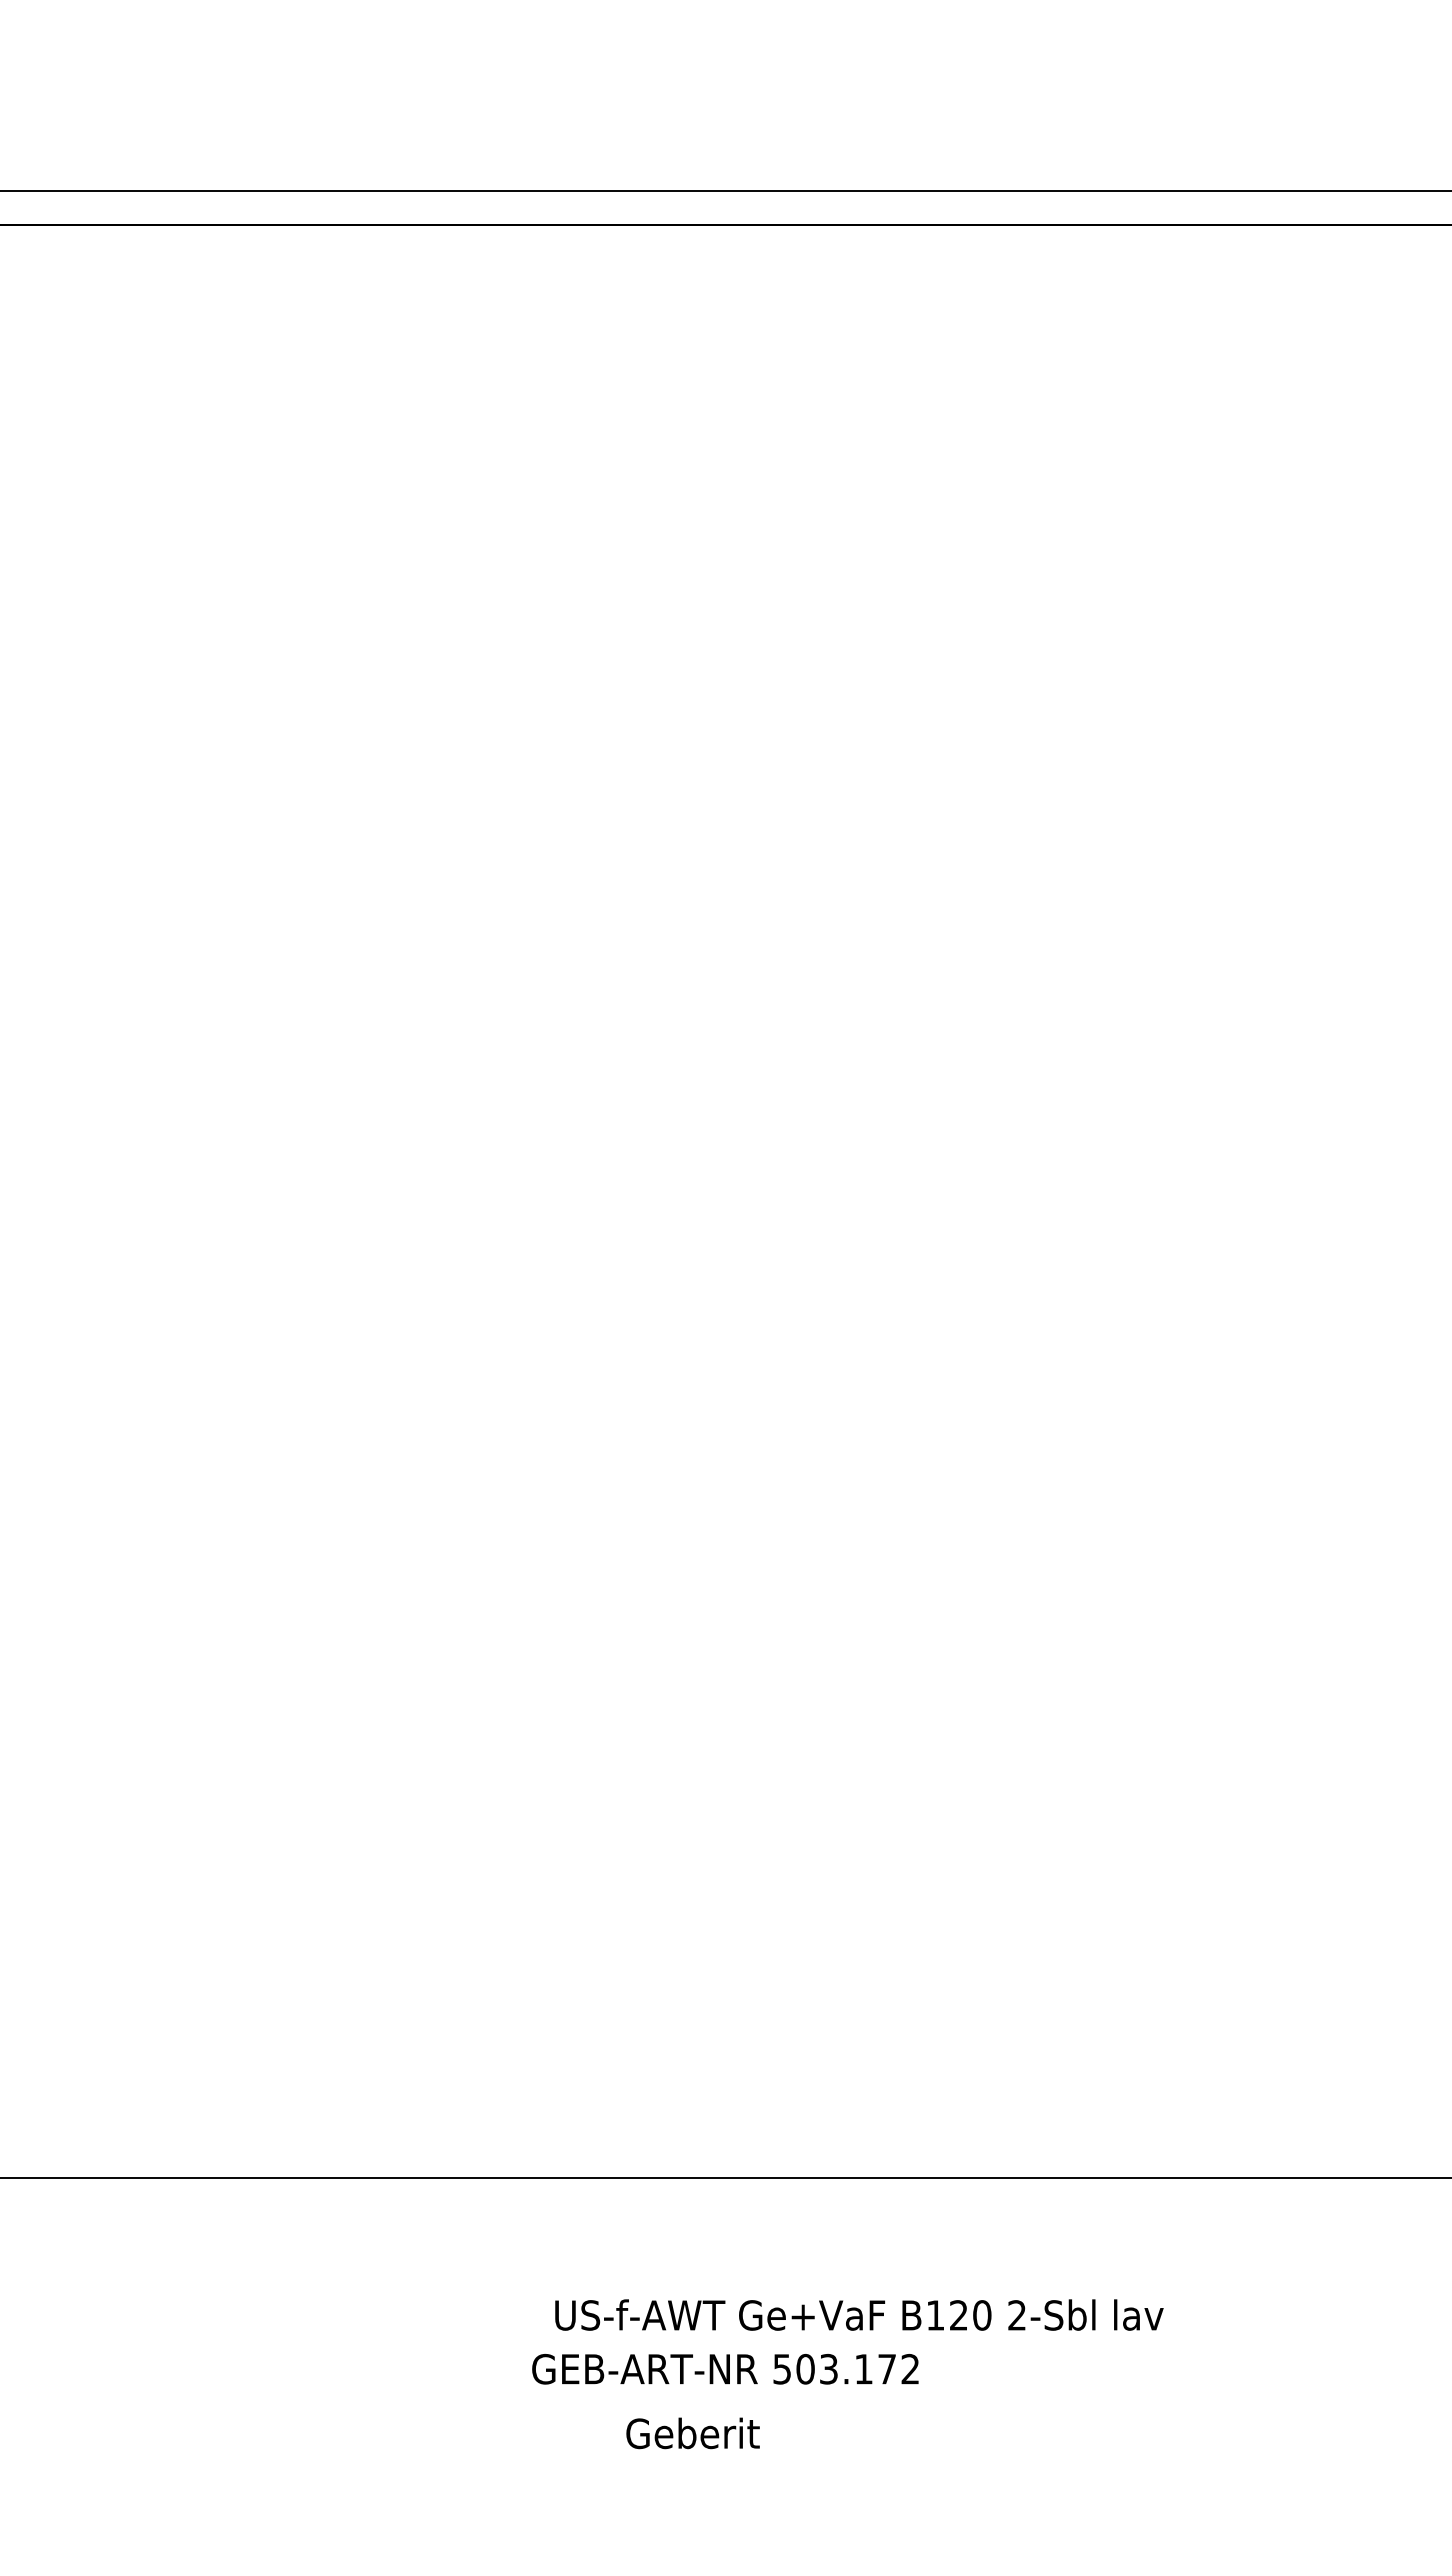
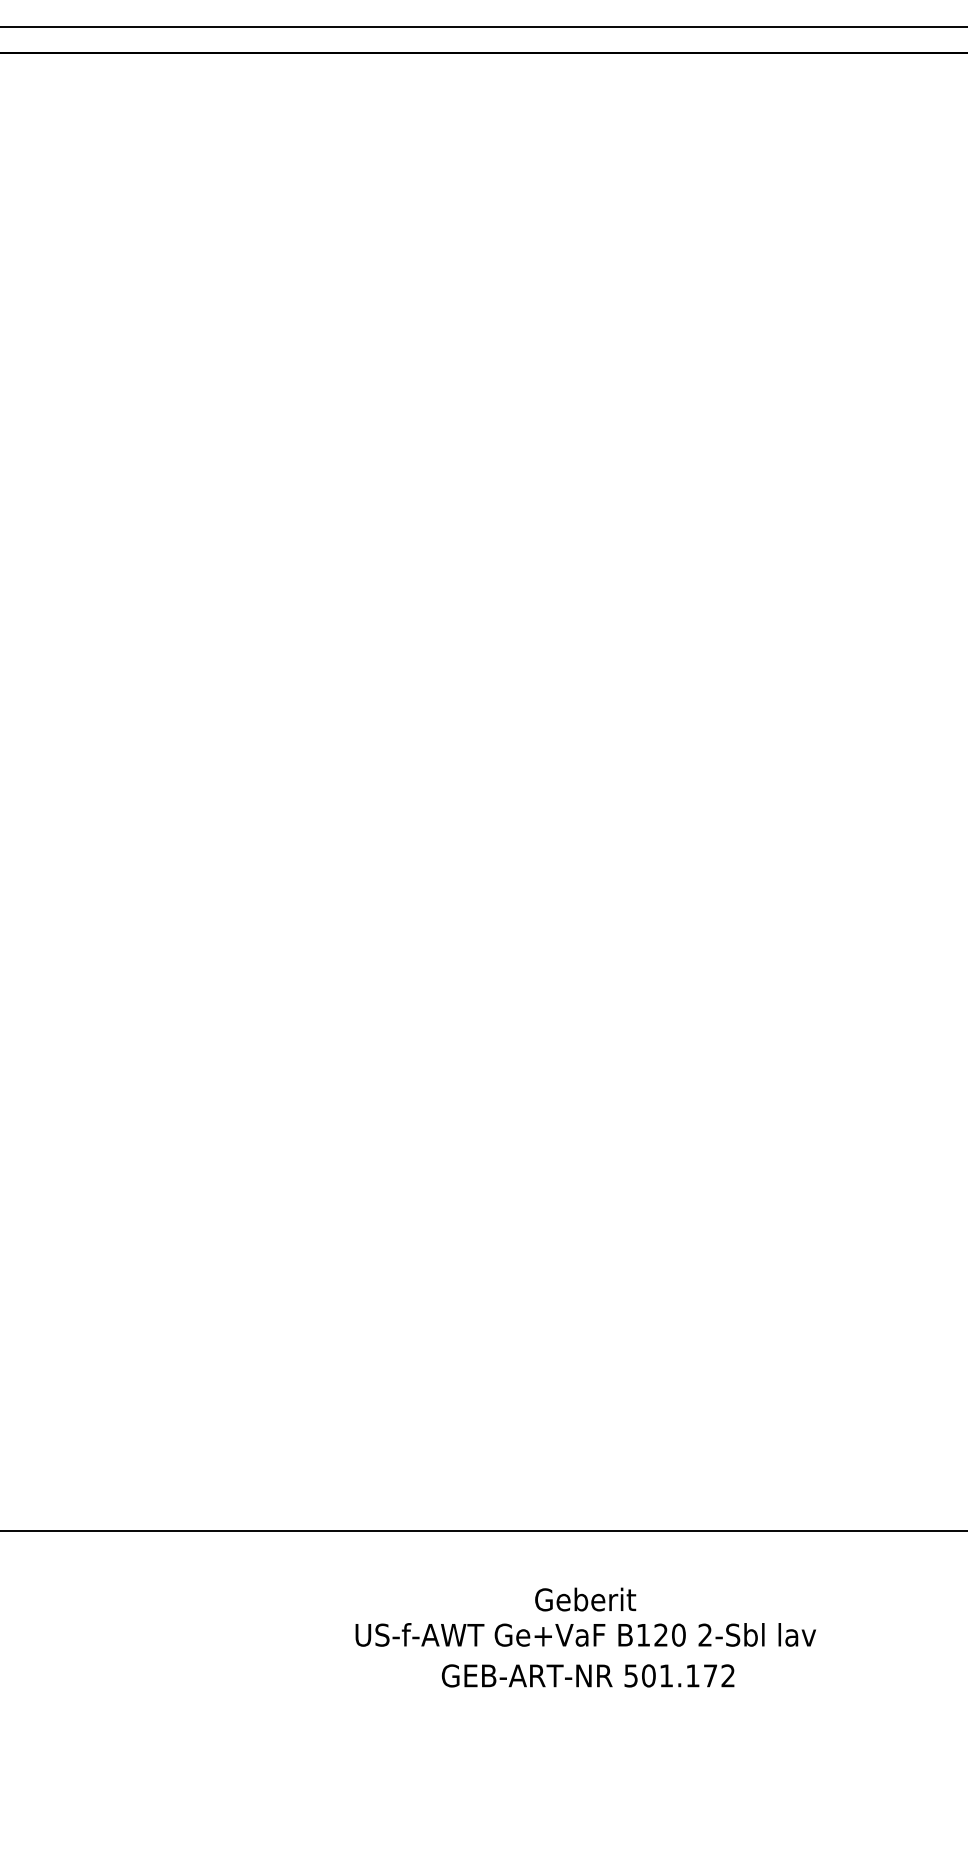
text: (859, 2314) -> (585, 1634), moved
text: (828, 2368) -> (666, 1675), 503.172 -> 501.172
text: (692, 2433) -> (585, 1599), moved

